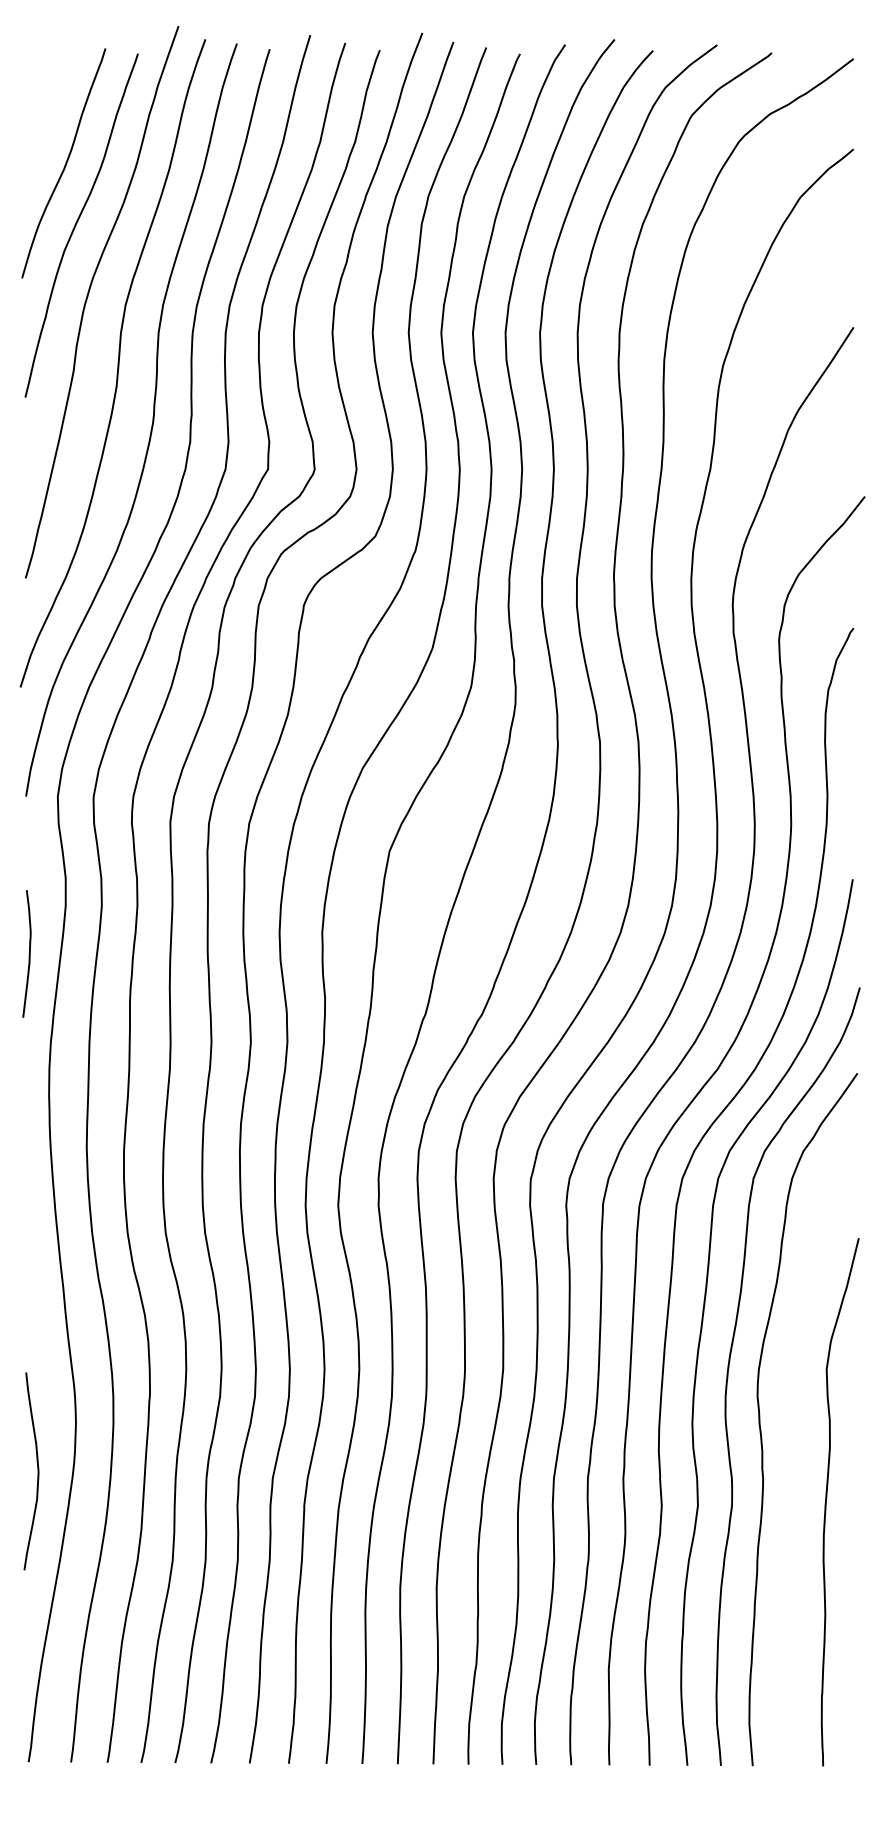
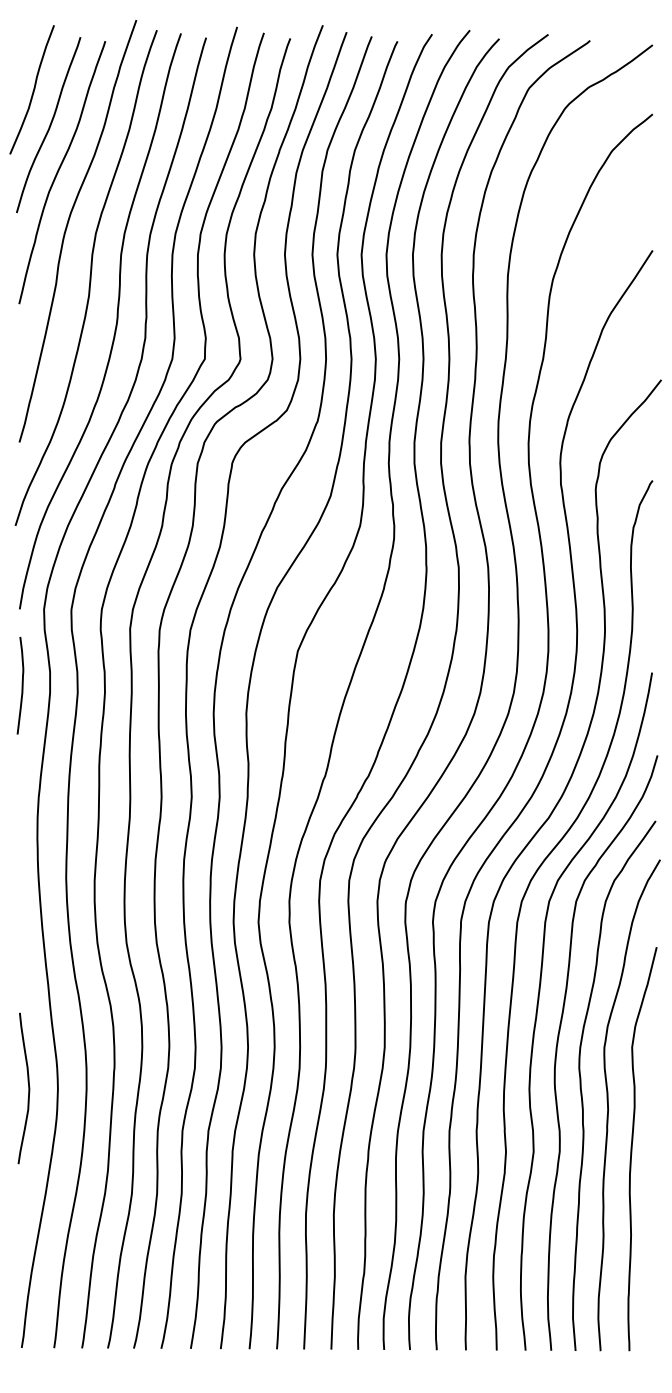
curve: (44, 116) -> (33, 89), added
curve: (28, 953) -> (21, 685), moved
curve: (795, 1445) -> (608, 1105), added
curve: (37, 1471) -> (28, 1088), moved

